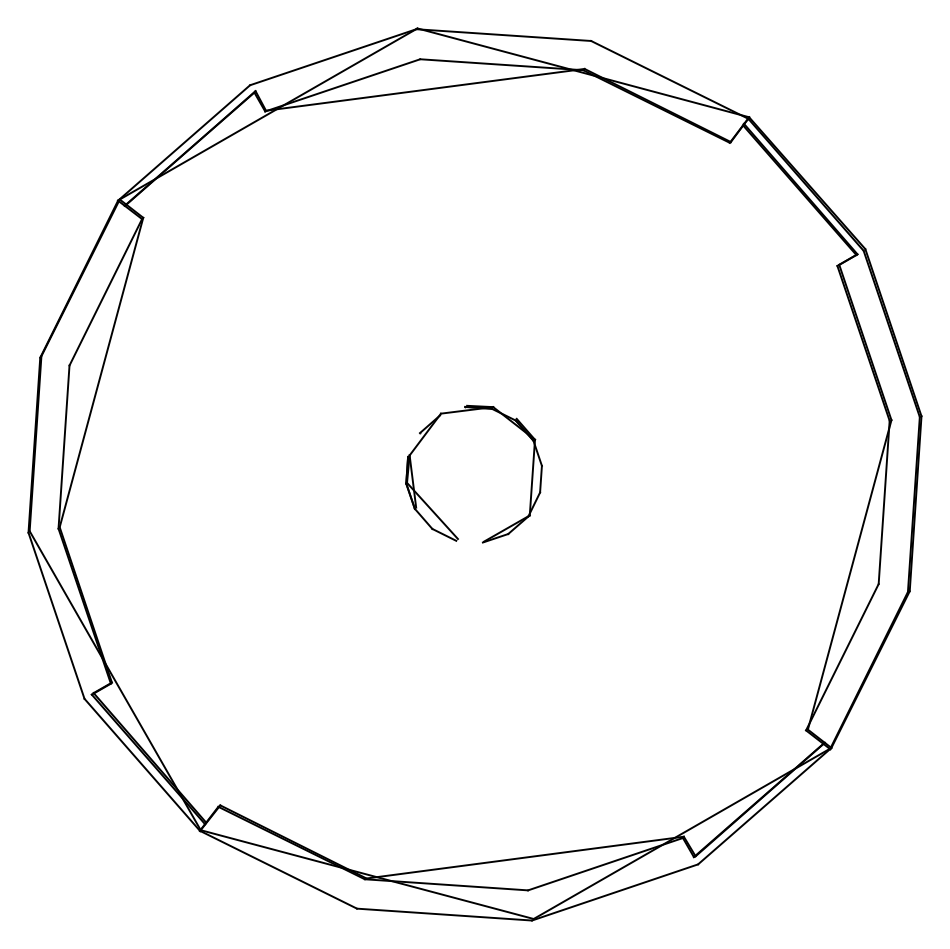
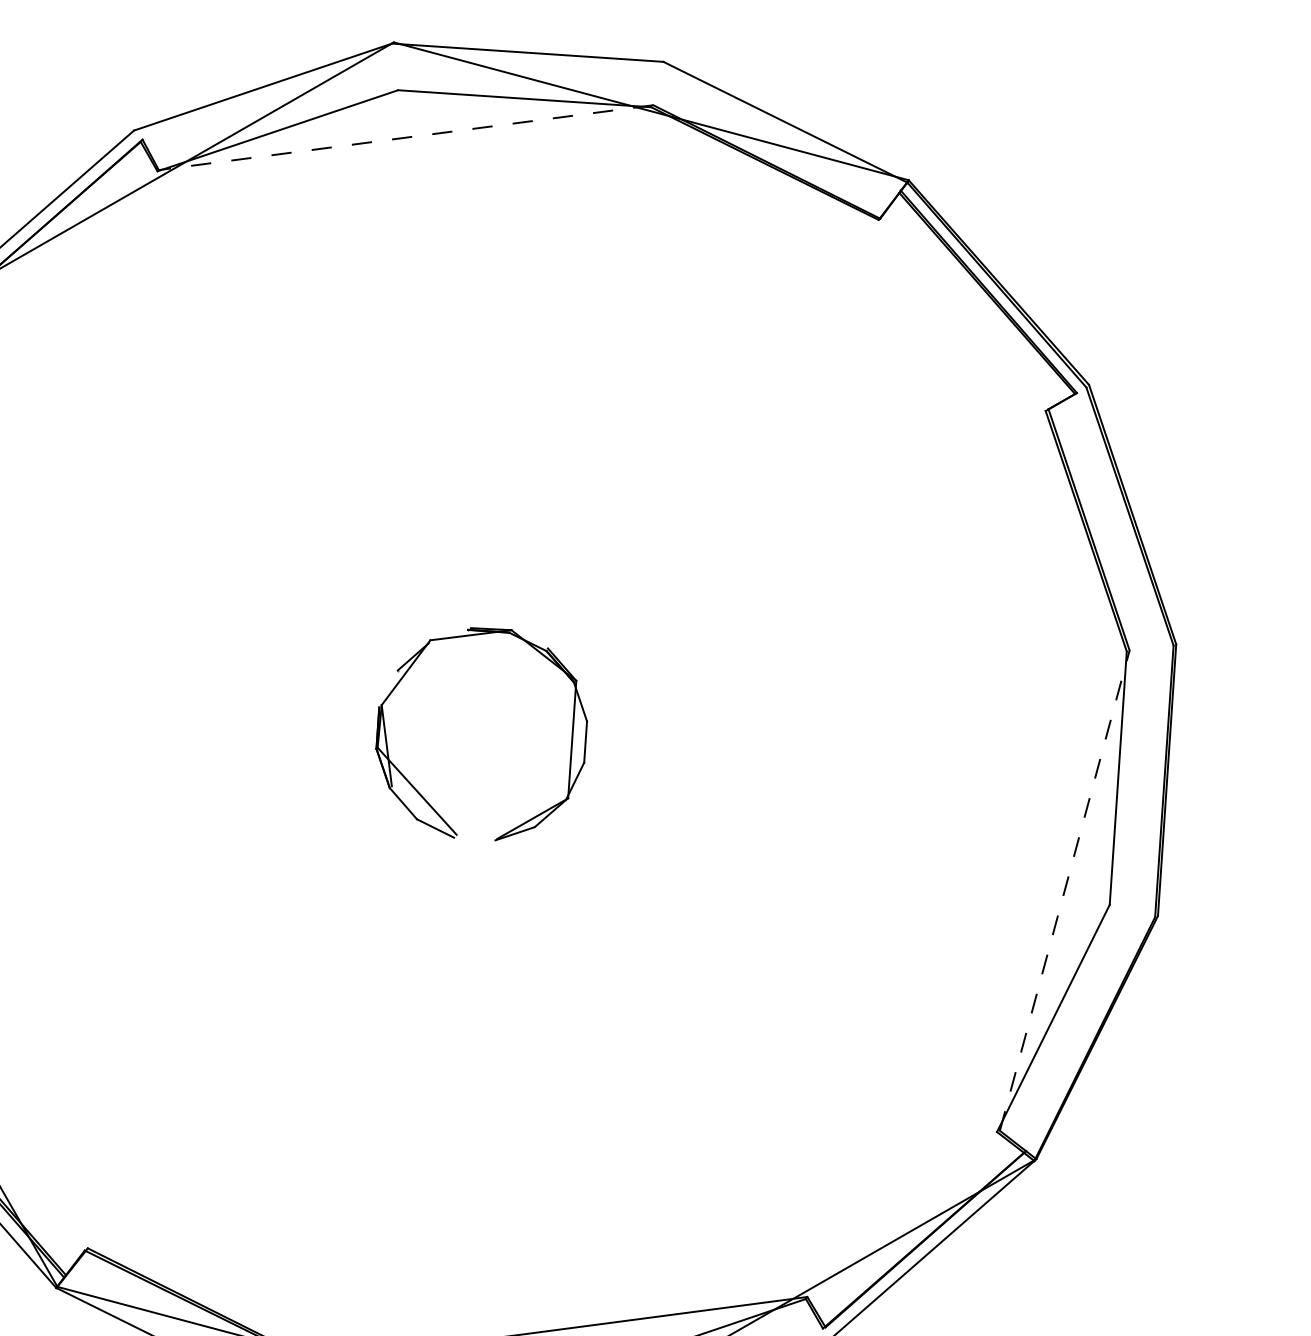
line: (425, 89) -> (406, 137), solid -> dashed
line: (849, 574) -> (1064, 889), solid -> dashed

